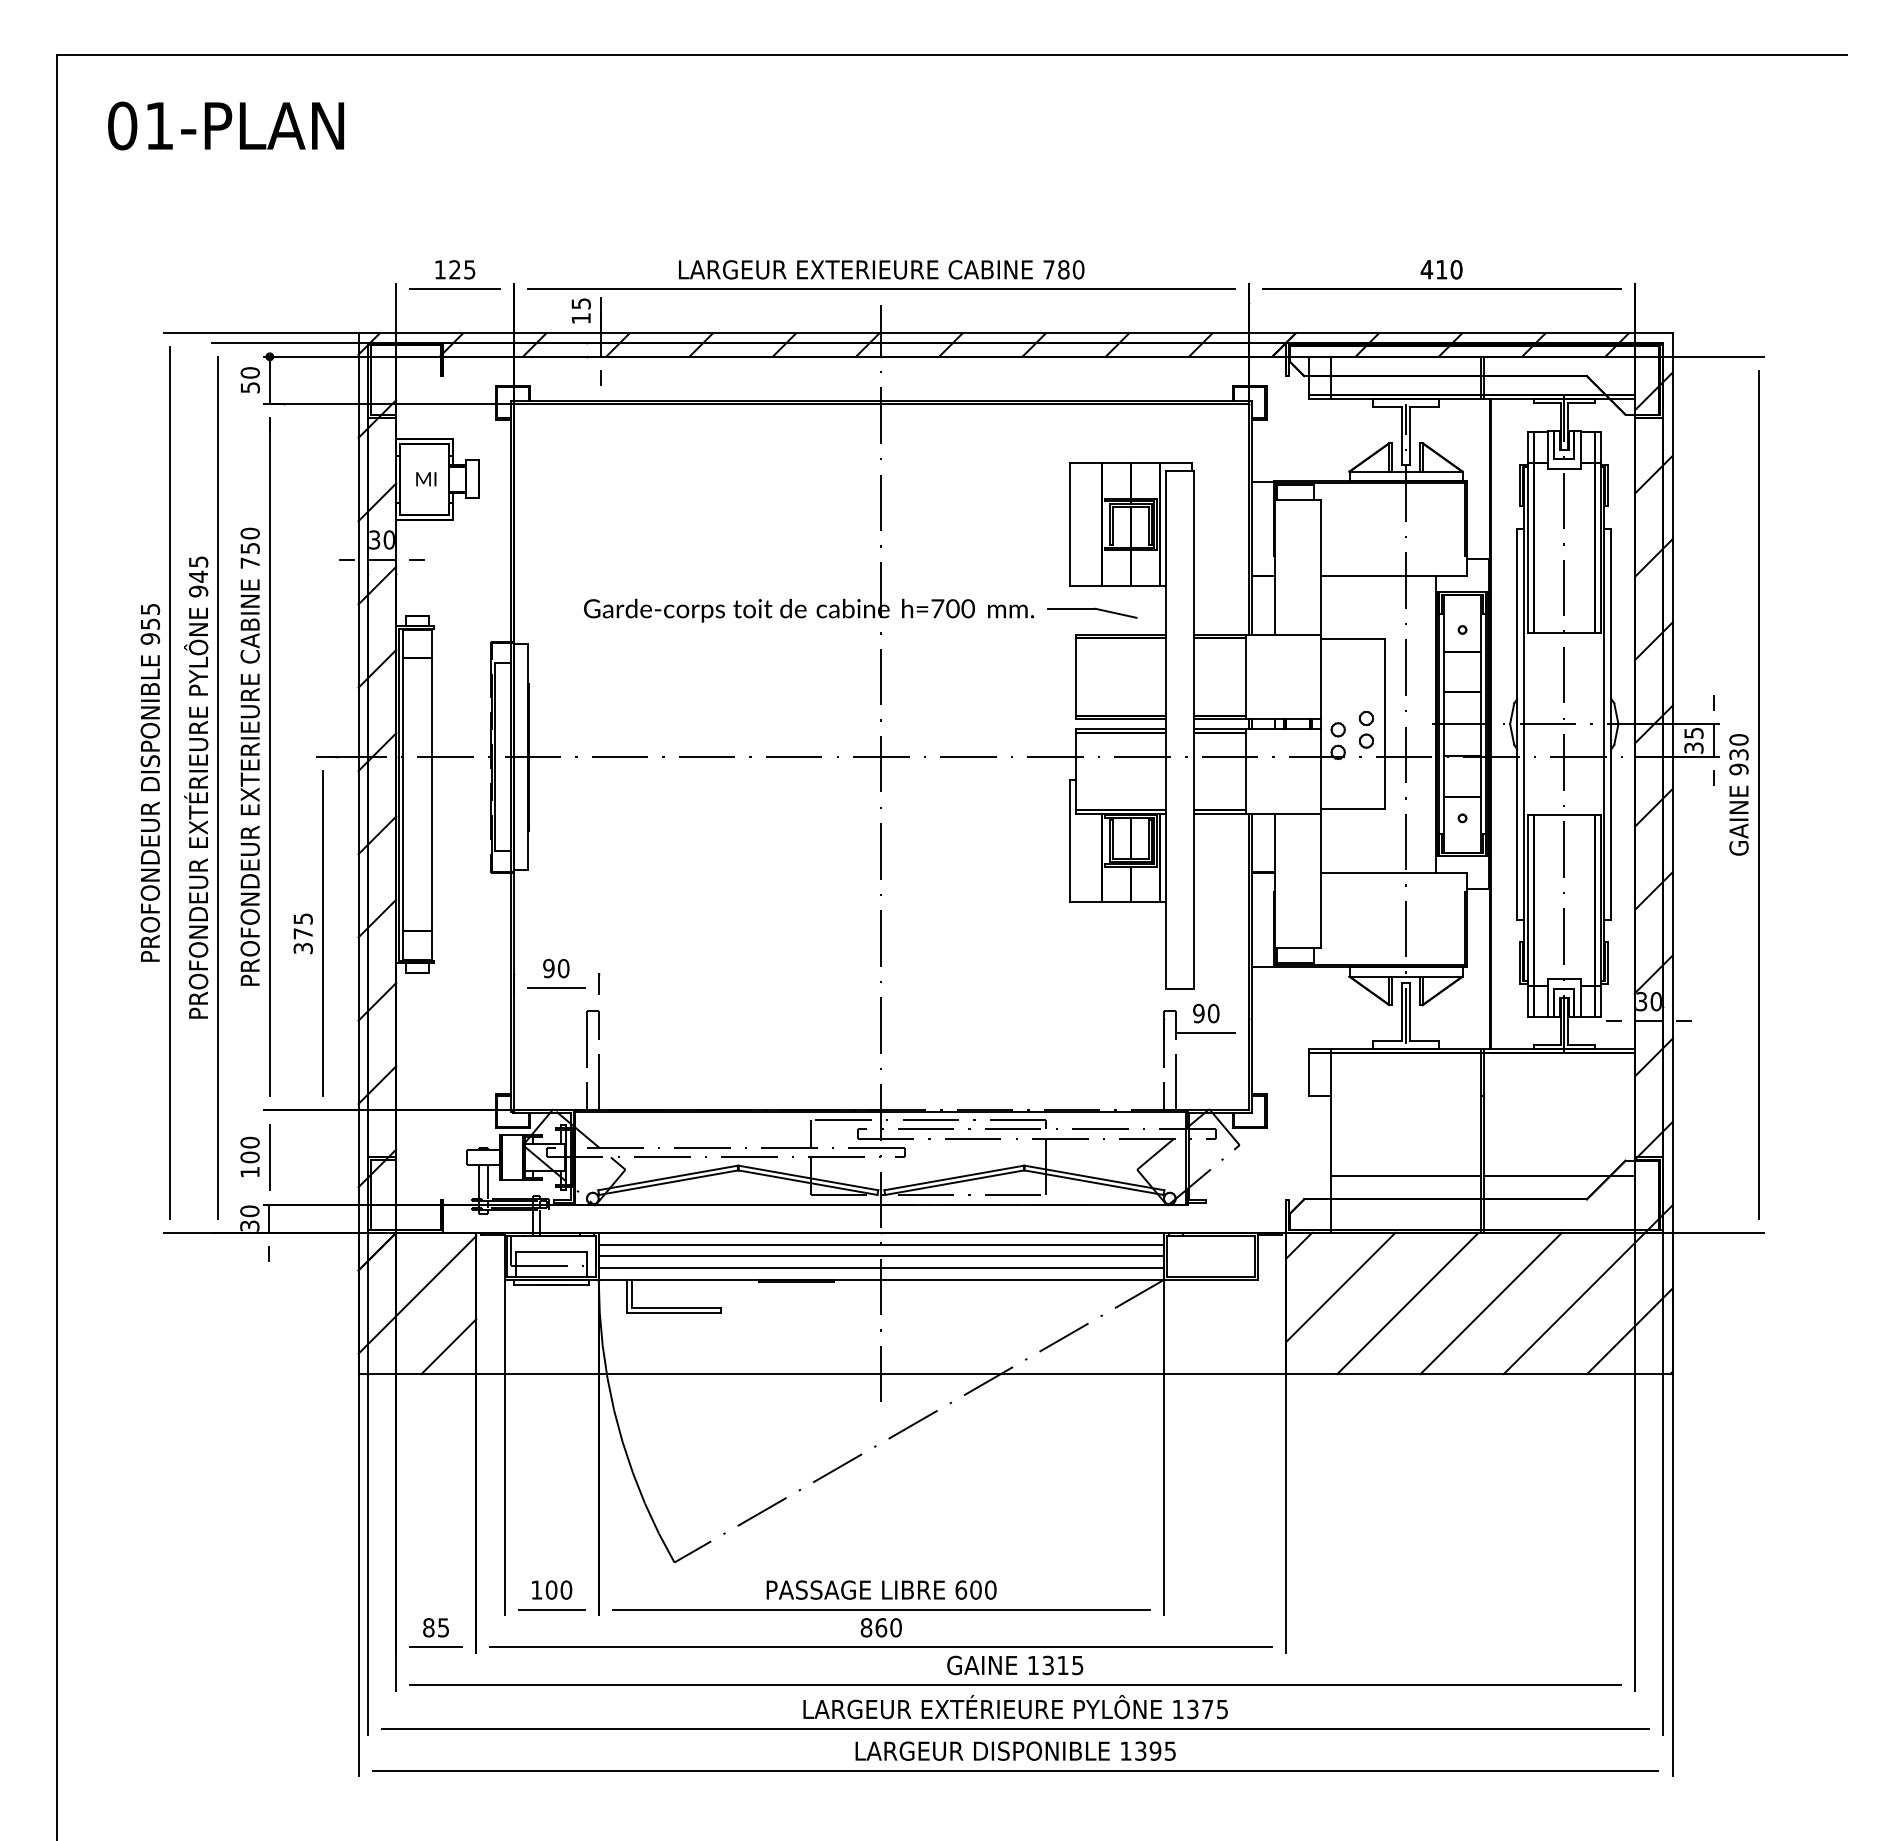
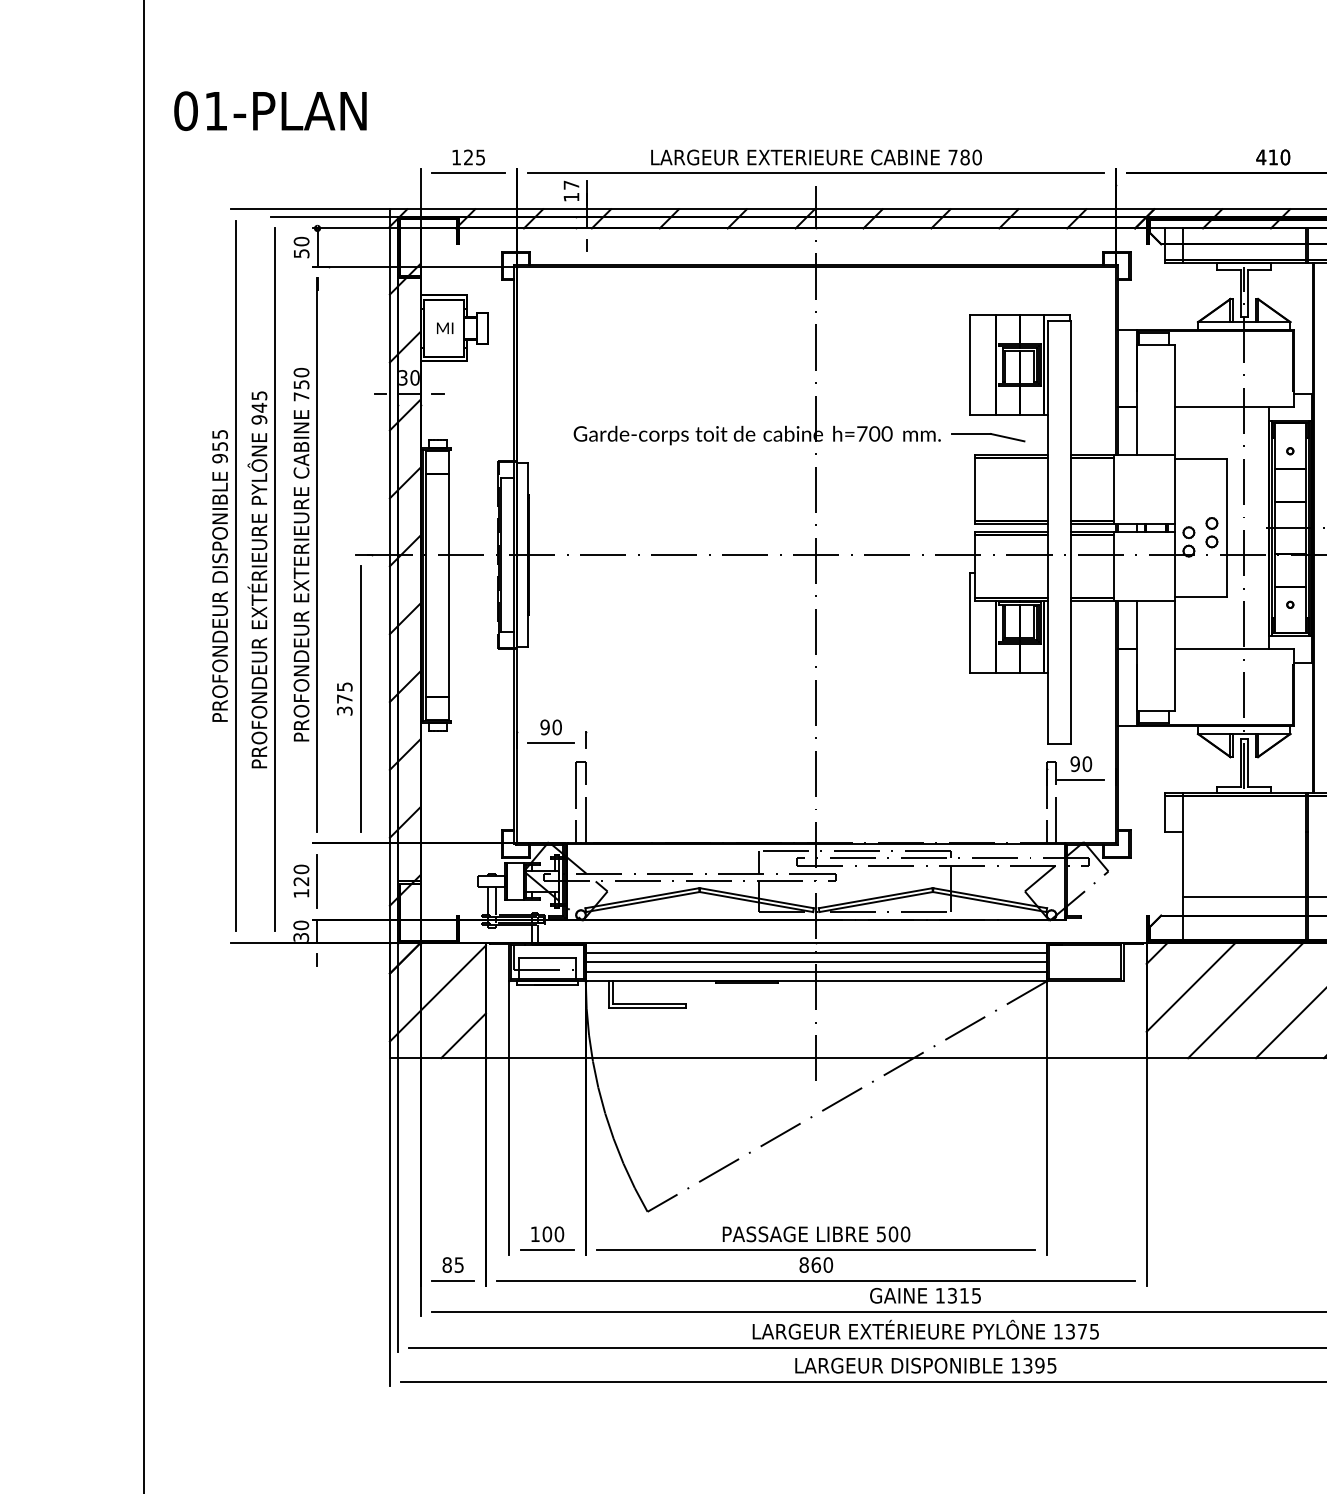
text: (225, 125) -> (269, 110), moved
text: (580, 303) -> (570, 184), 15 -> 17
text: (249, 1157) -> (300, 881), 100 -> 120
text: (961, 1589) -> (881, 1233), 600 -> 500

